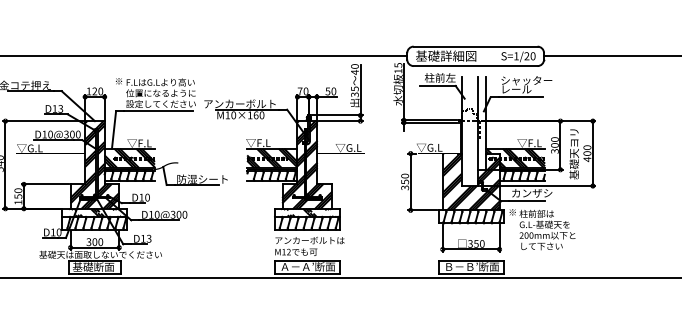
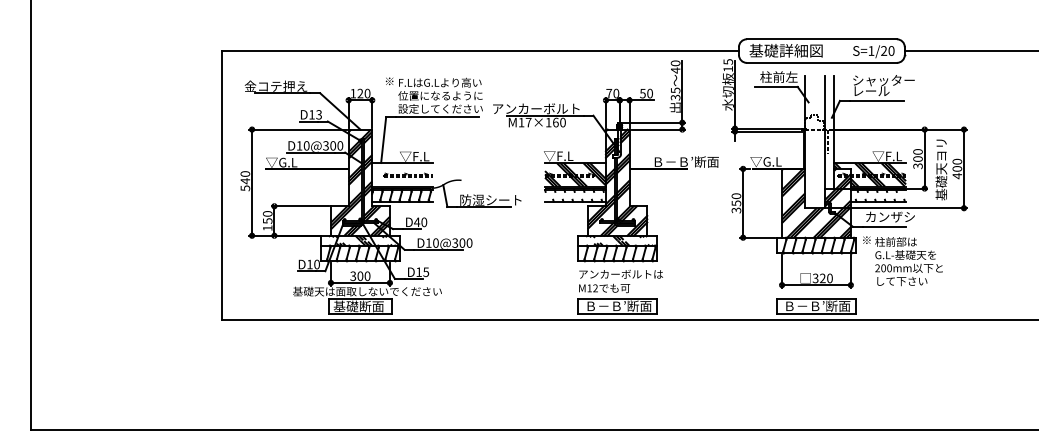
text: (233, 115) -> (528, 122), M10×160 -> M17×160
text: (363, 147) -> (685, 161), ▽G.L -> Ｂ－Ｂ’断面
hatch: (129, 158) -> (402, 174), removed
hatch: (271, 175) -> (574, 195), removed
hatch: (523, 175) -> (880, 195), removed
text: (141, 196) -> (417, 221), D10 -> D40
text: (149, 238) -> (426, 271), D13 -> D15
text: (476, 244) -> (822, 278), 350 -> 320
text: (295, 266) -> (603, 305), Ａ－Ａ’断面 -> Ｂ－Ｂ’断面

